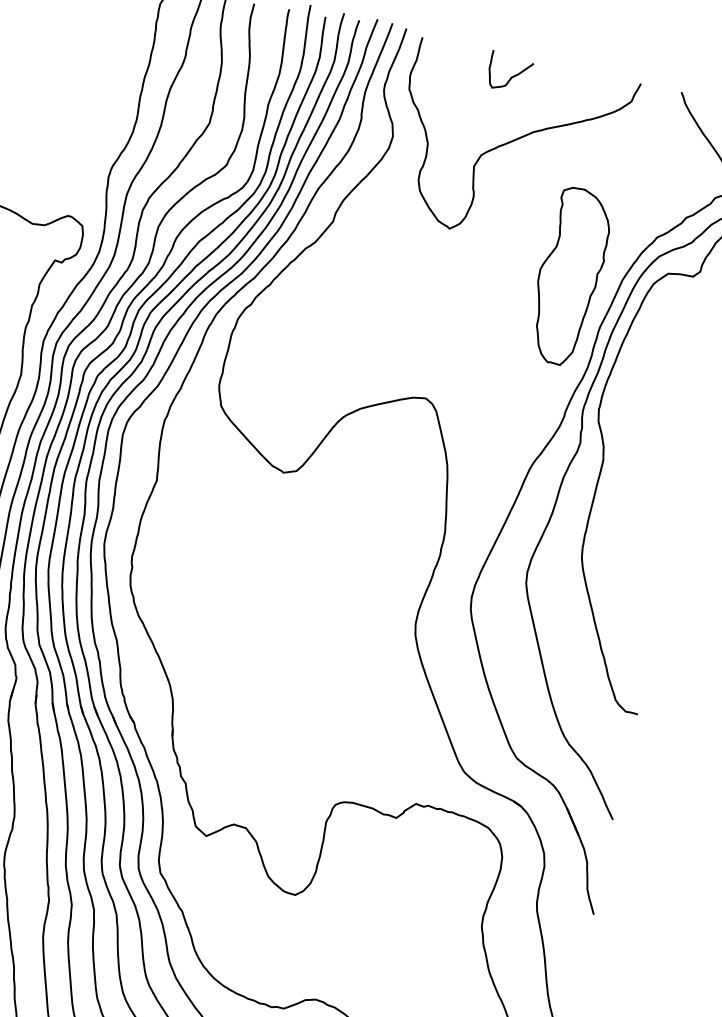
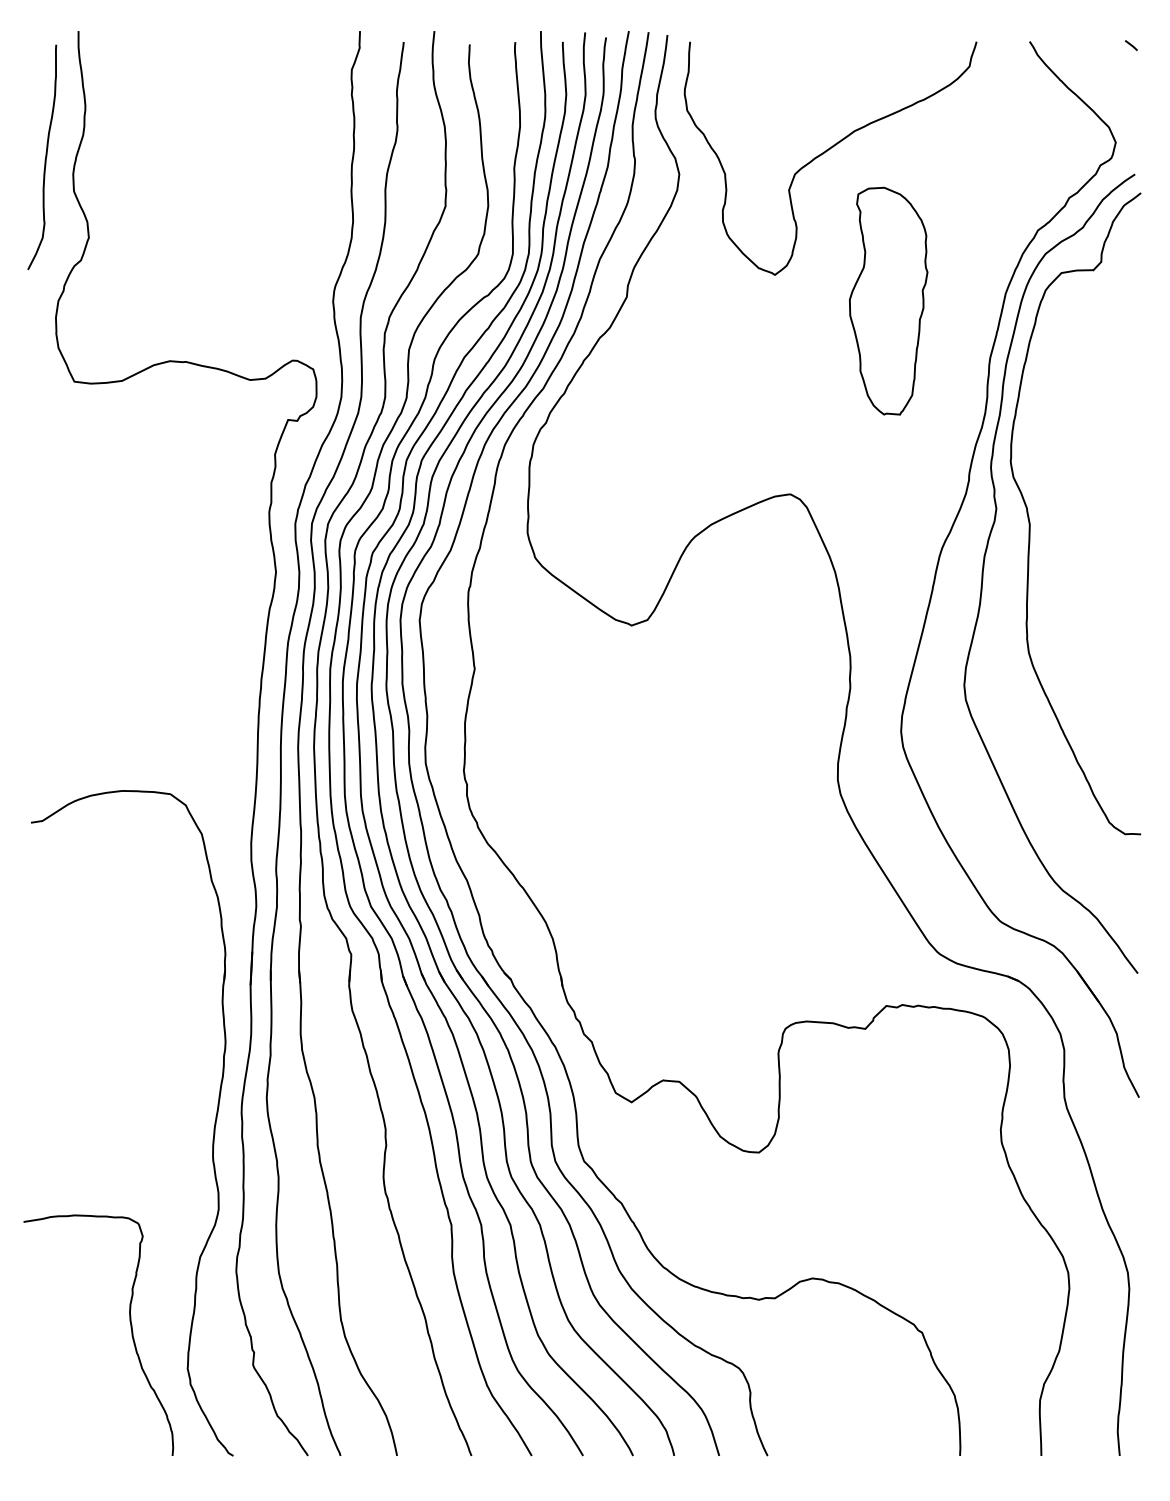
curve: (512, 76) -> (813, 66), removed
part: (569, 276) -> (888, 300), moved

